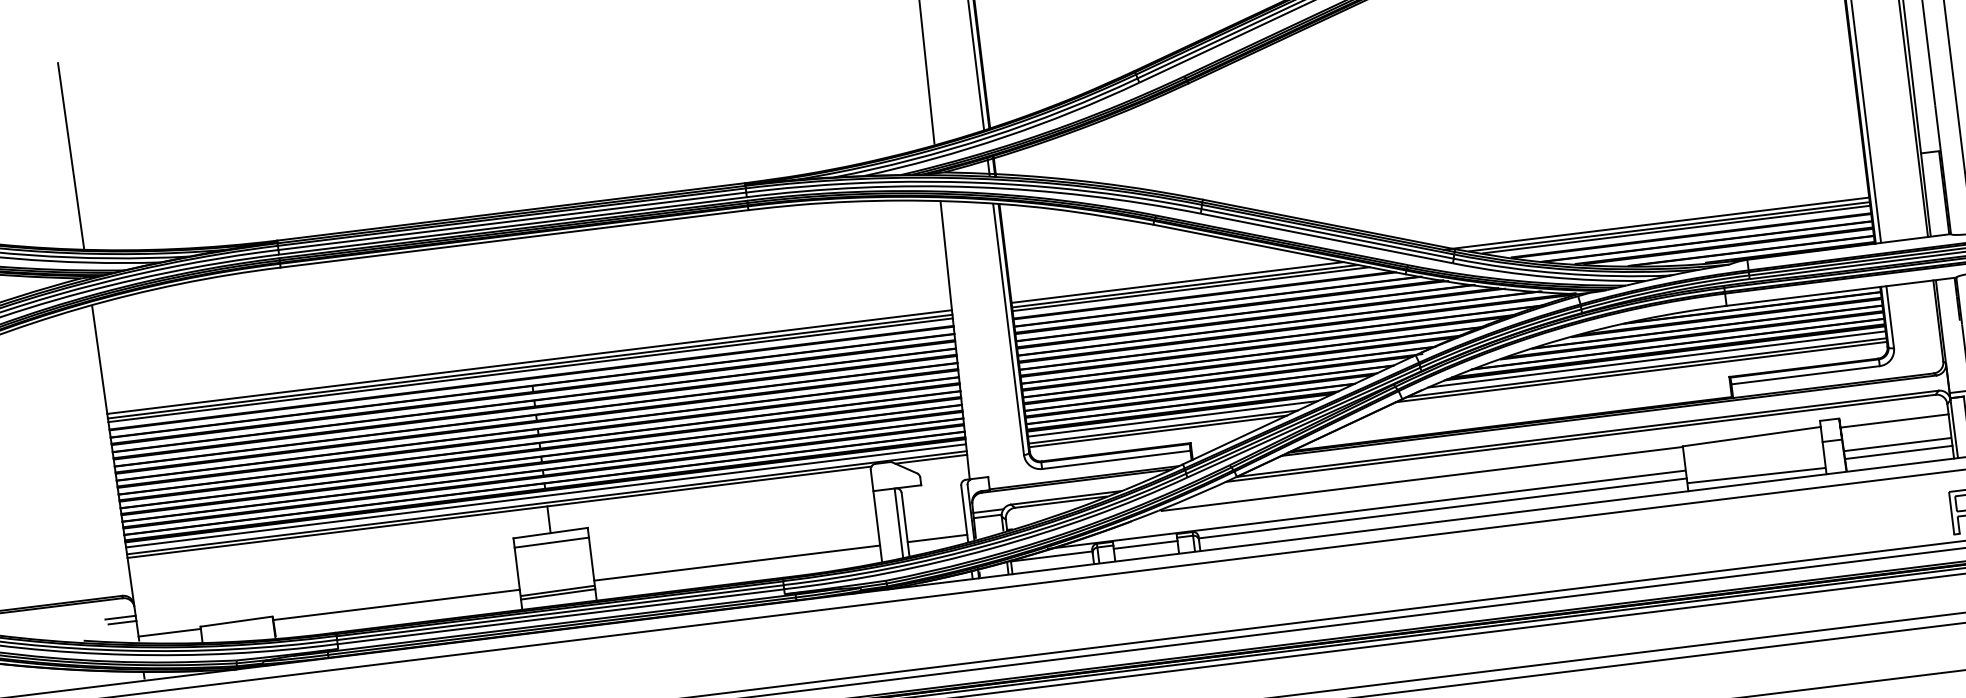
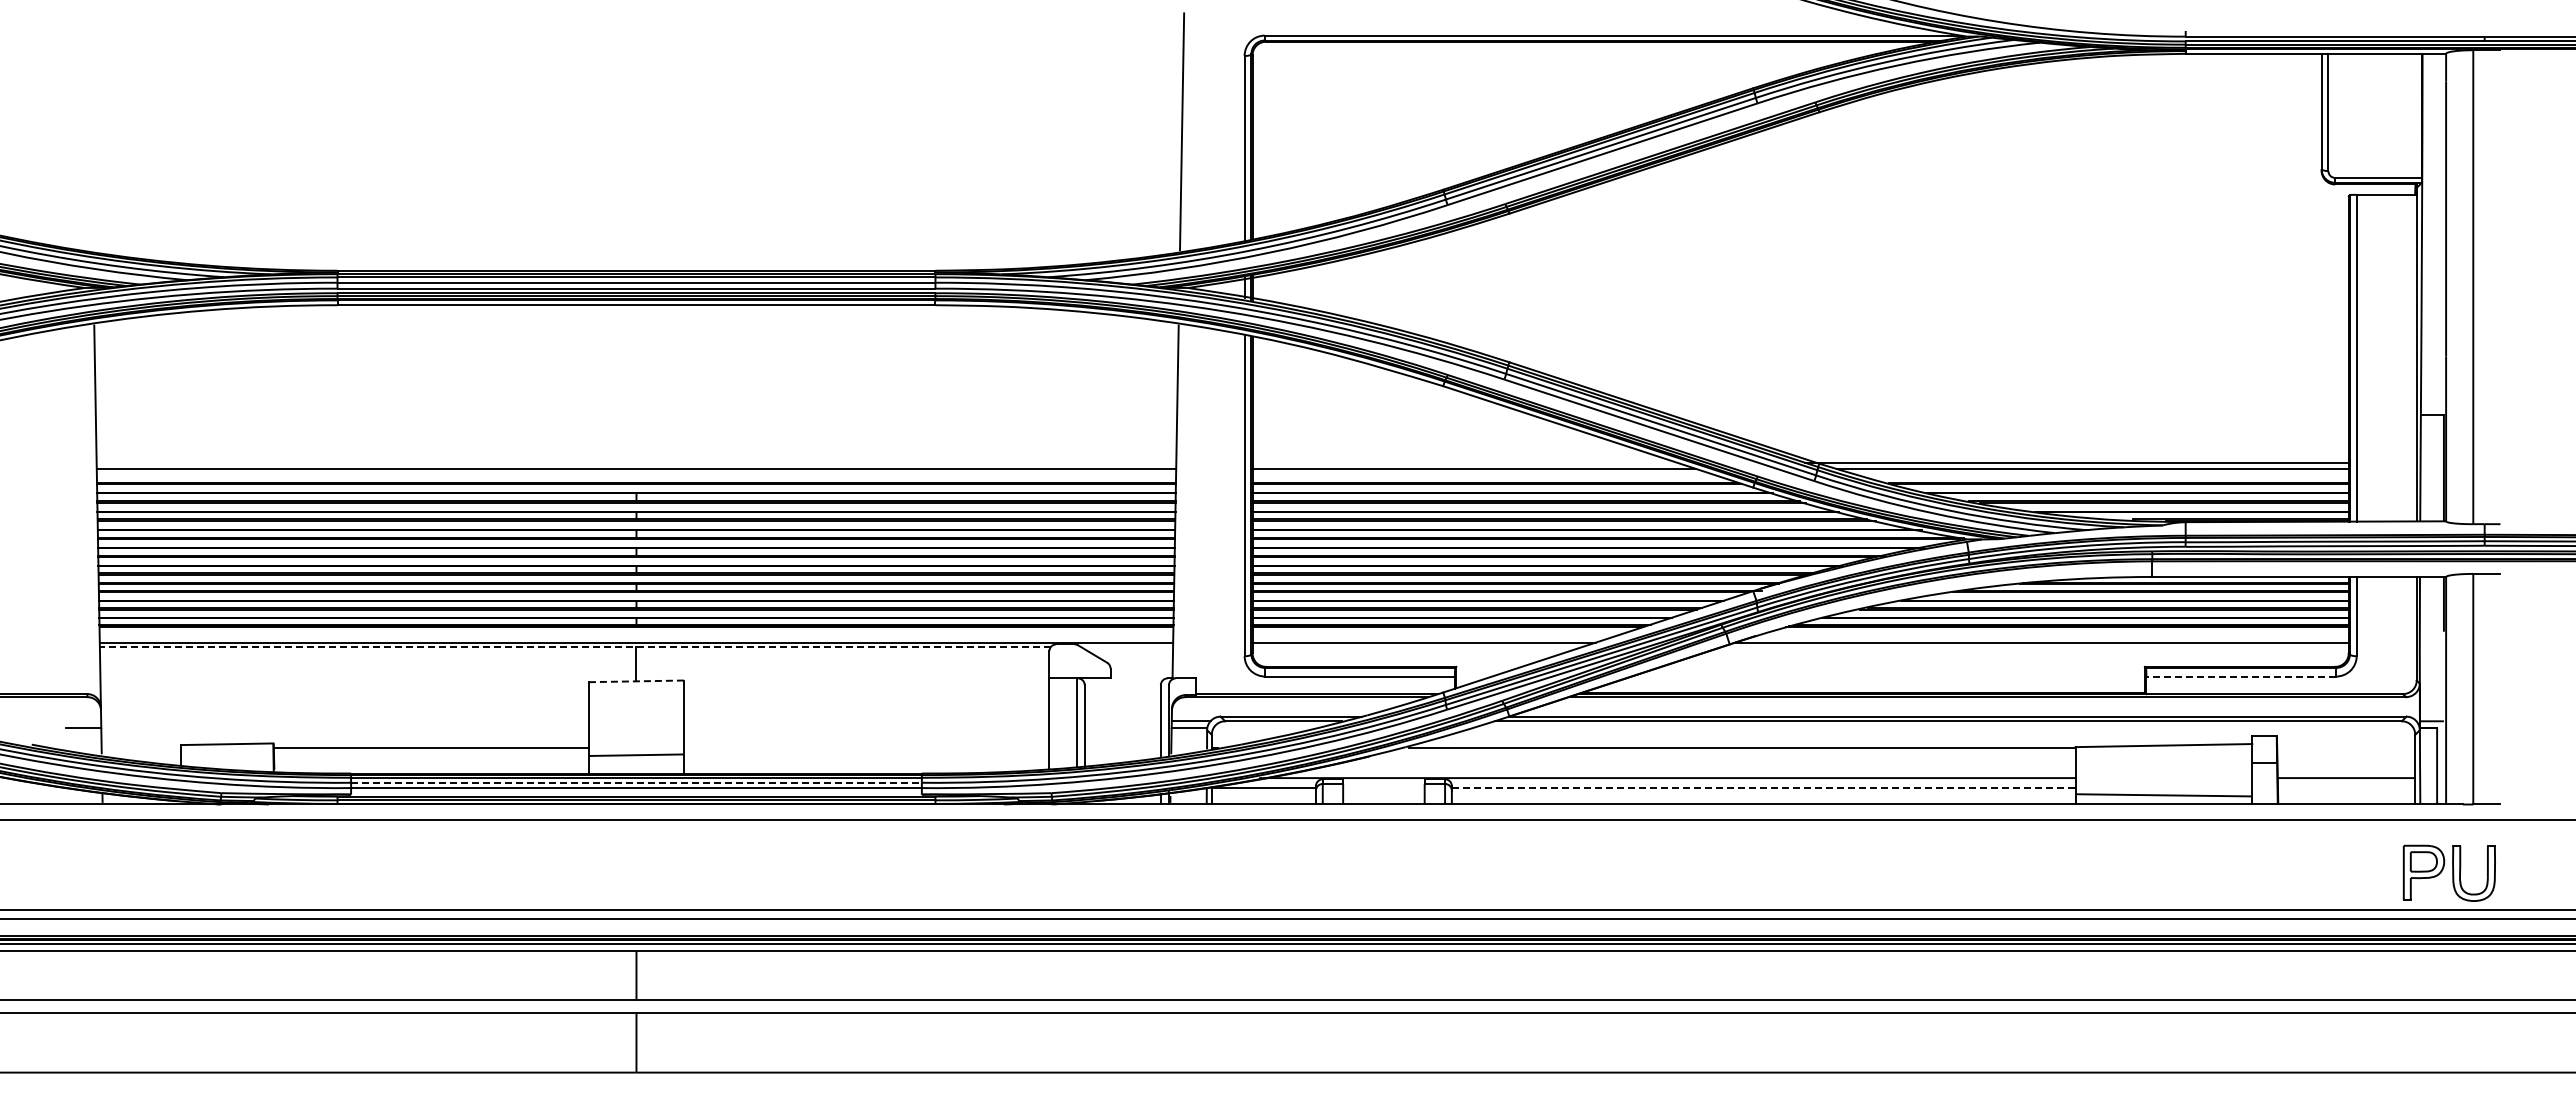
line: (70, 155) -> (90, 131), removed
line: (1676, 229) -> (2101, 473), removed
line: (1177, 282) -> (1464, 462), removed
line: (1190, 289) -> (1480, 473), removed
line: (1656, 359) -> (2055, 633), removed
line: (529, 361) -> (636, 462), removed
line: (530, 370) -> (636, 473), removed
line: (1641, 372) -> (2034, 647), removed
line: (1805, 375) -> (2241, 676), solid -> dashed
line: (1172, 418) -> (1437, 633), removed
line: (1894, 420) -> (2346, 747), removed
line: (1157, 431) -> (1416, 647), removed
line: (1898, 452) -> (2346, 788), removed
line: (931, 459) -> (1127, 647), removed
line: (546, 495) -> (636, 633), removed
line: (1442, 508) -> (1763, 788), solid -> dashed
line: (498, 512) -> (574, 647), solid -> dashed
line: (550, 533) -> (636, 681), solid -> dashed
line: (937, 538) -> (1122, 747), removed
line: (551, 542) -> (636, 693), removed
line: (1145, 545) -> (1383, 788), removed
line: (736, 562) -> (866, 747), removed
line: (558, 594) -> (636, 759), removed
line: (560, 613) -> (636, 783), solid -> dashed
line: (120, 617) -> (81, 721), removed
line: (169, 632) -> (141, 747), removed

